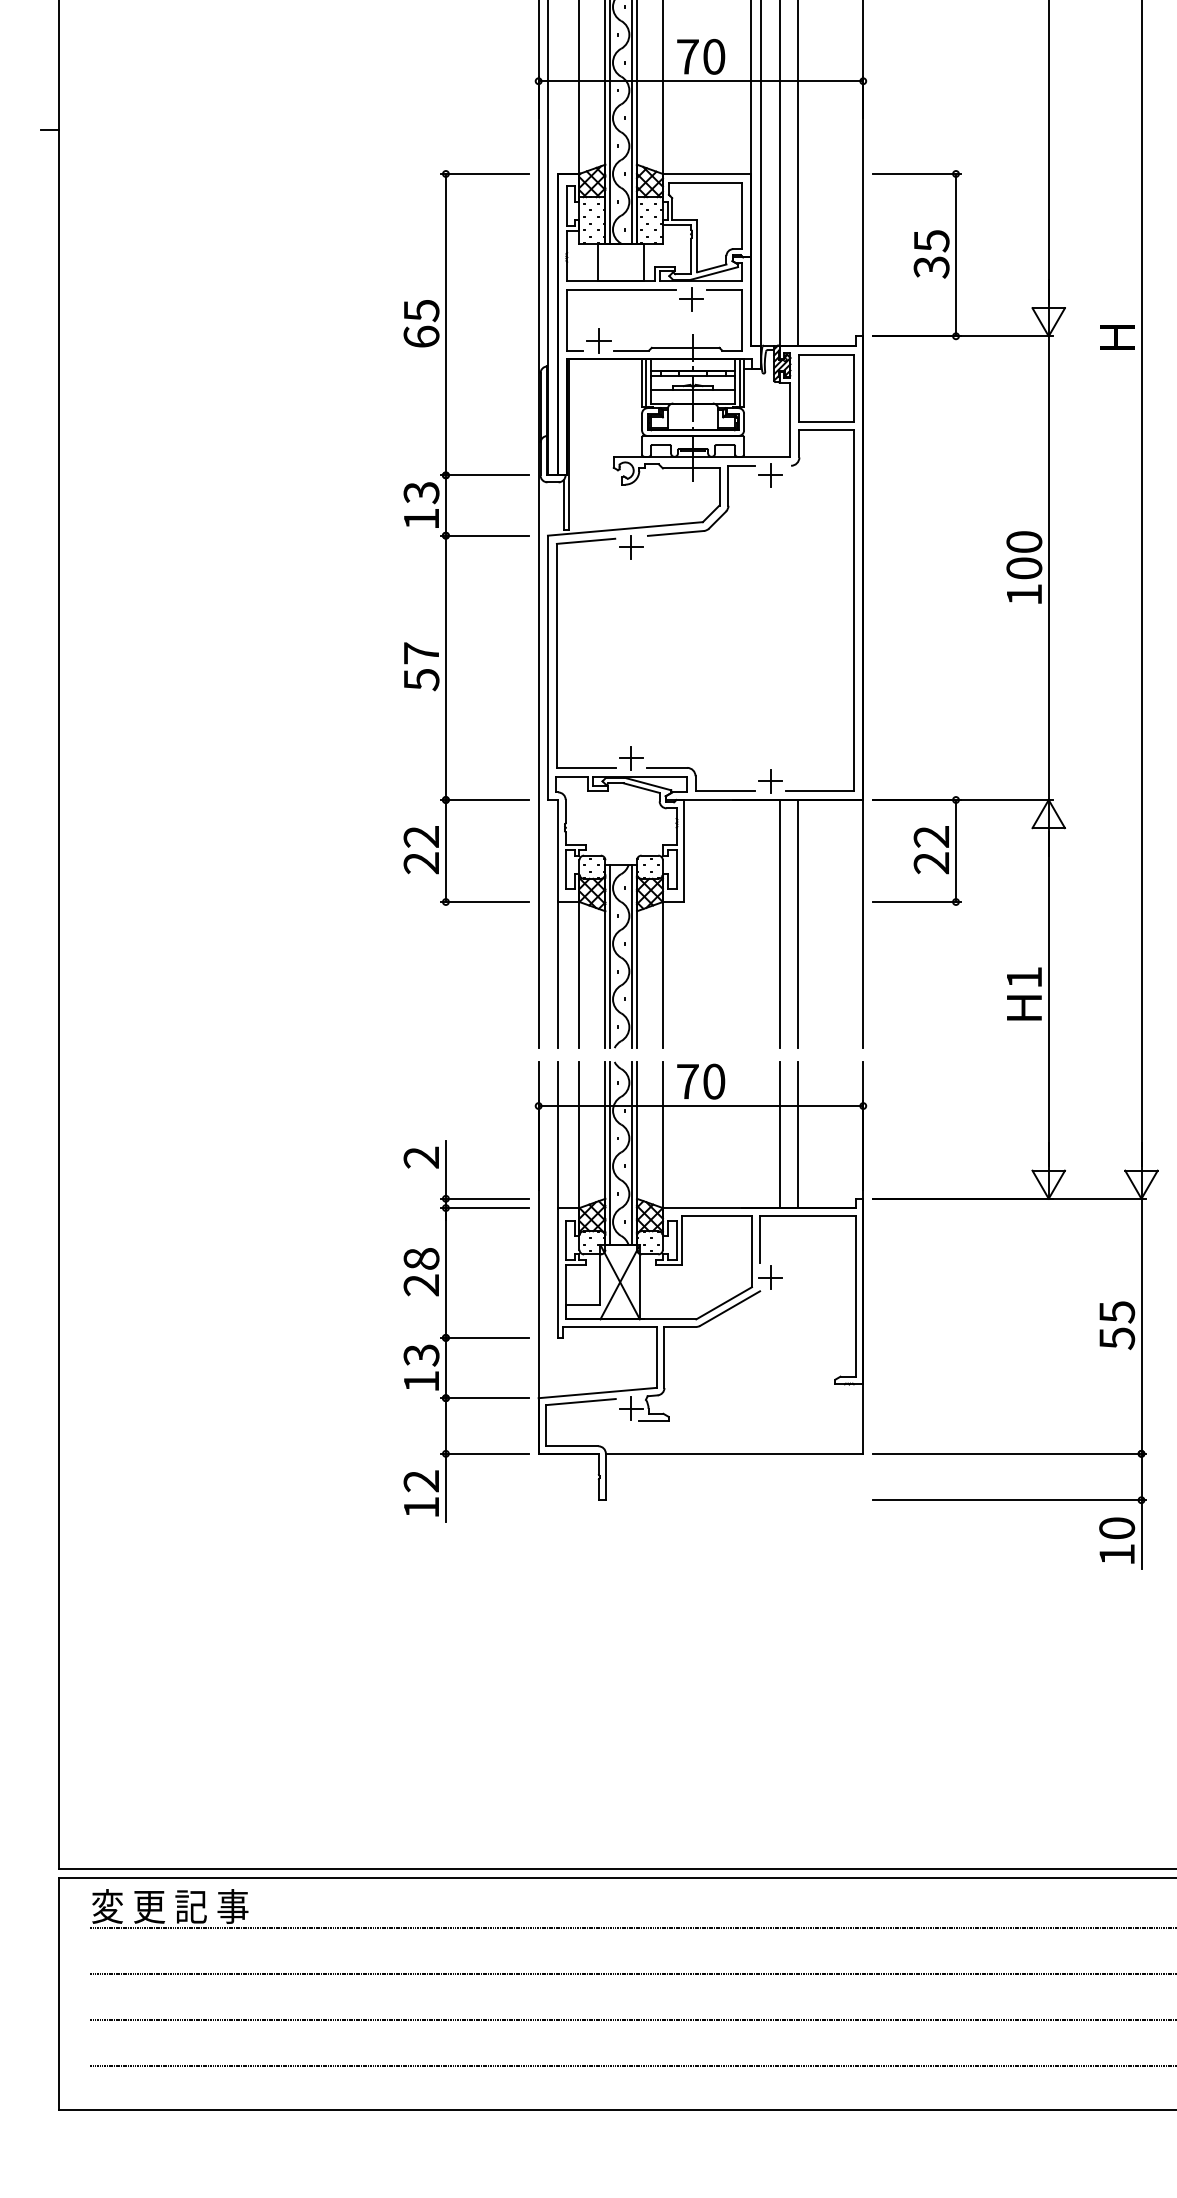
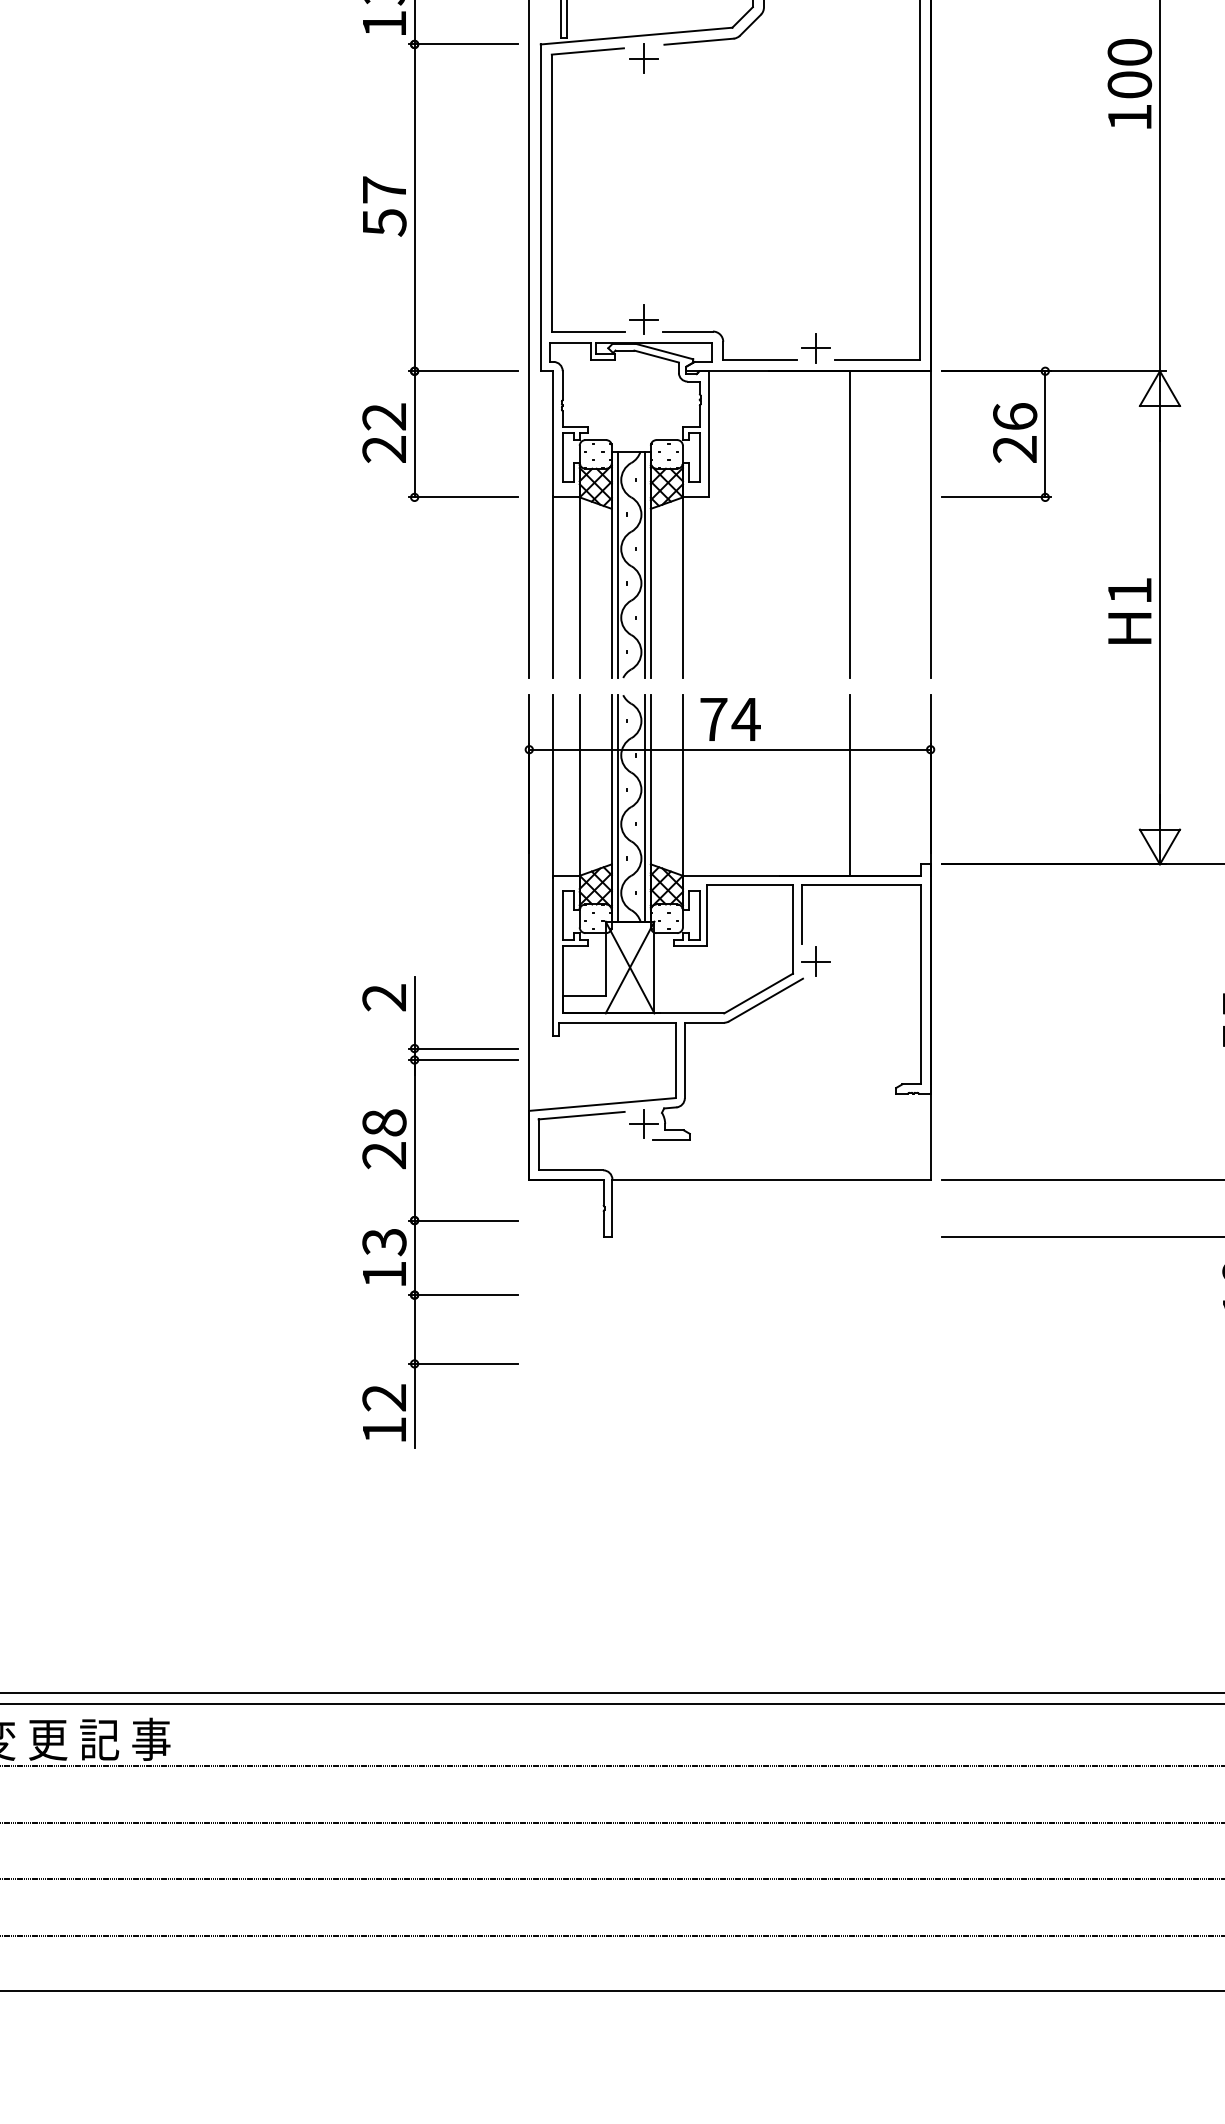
text: (931, 836) -> (1014, 416), 22 -> 26
line: (779, 924) -> (827, 525), removed
text: (713, 1081) -> (745, 719), 70 -> 74
line: (779, 1135) -> (827, 786), removed
part: (466, 1331) -> (440, 1212), moved

